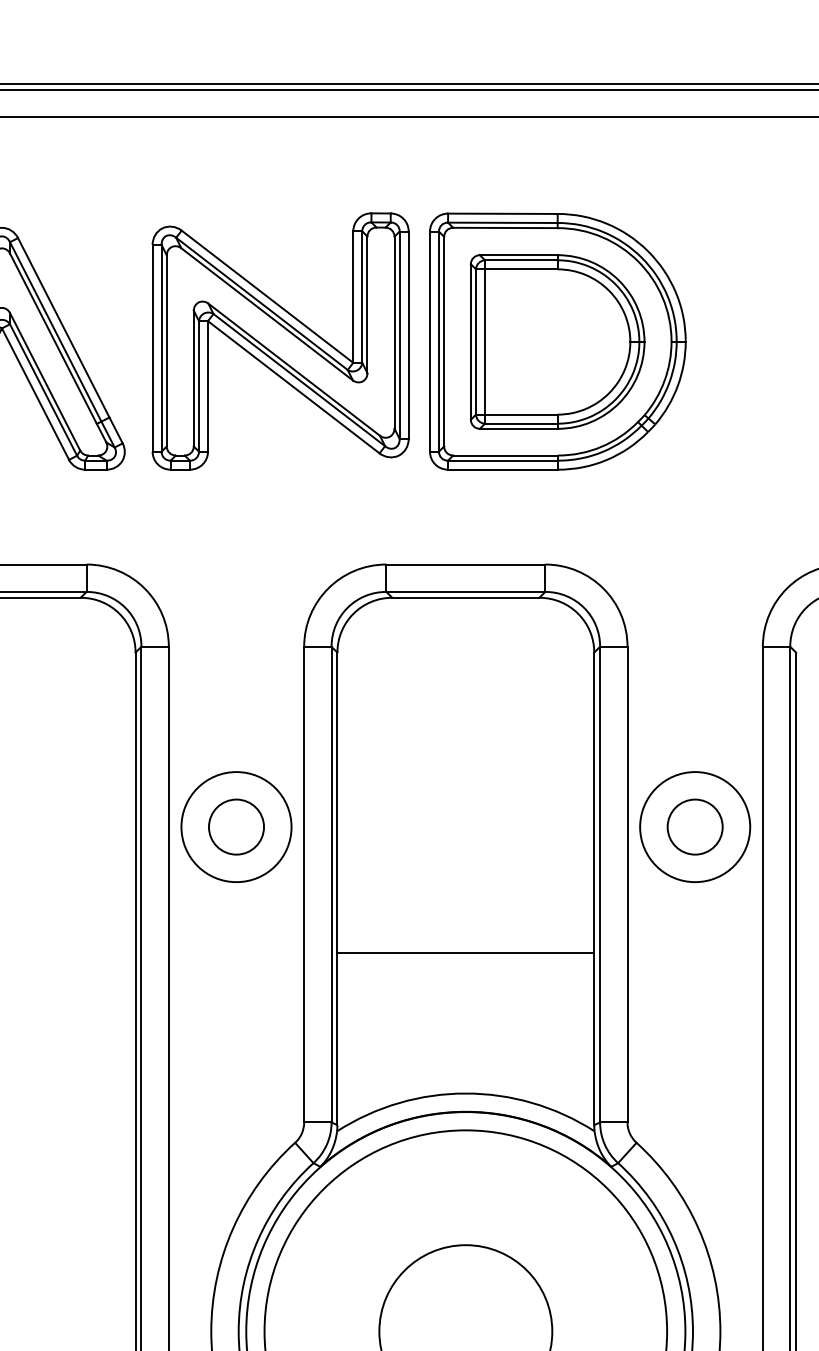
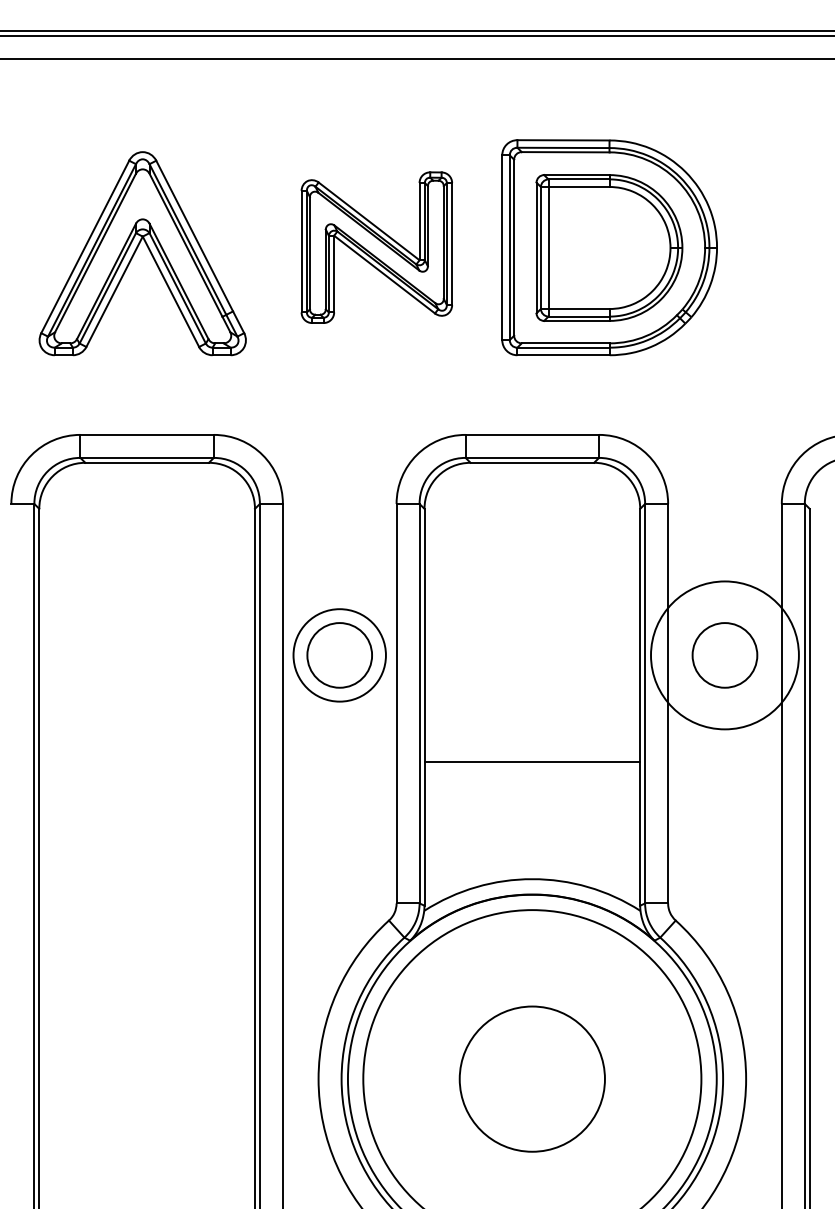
part: (280, 341) -> (376, 247), size x0.7
circle: (236, 827) -> (339, 655), size x1.4
circle: (694, 827) -> (724, 655), size x1.4
circle: (694, 827) -> (724, 655), size x1.6

